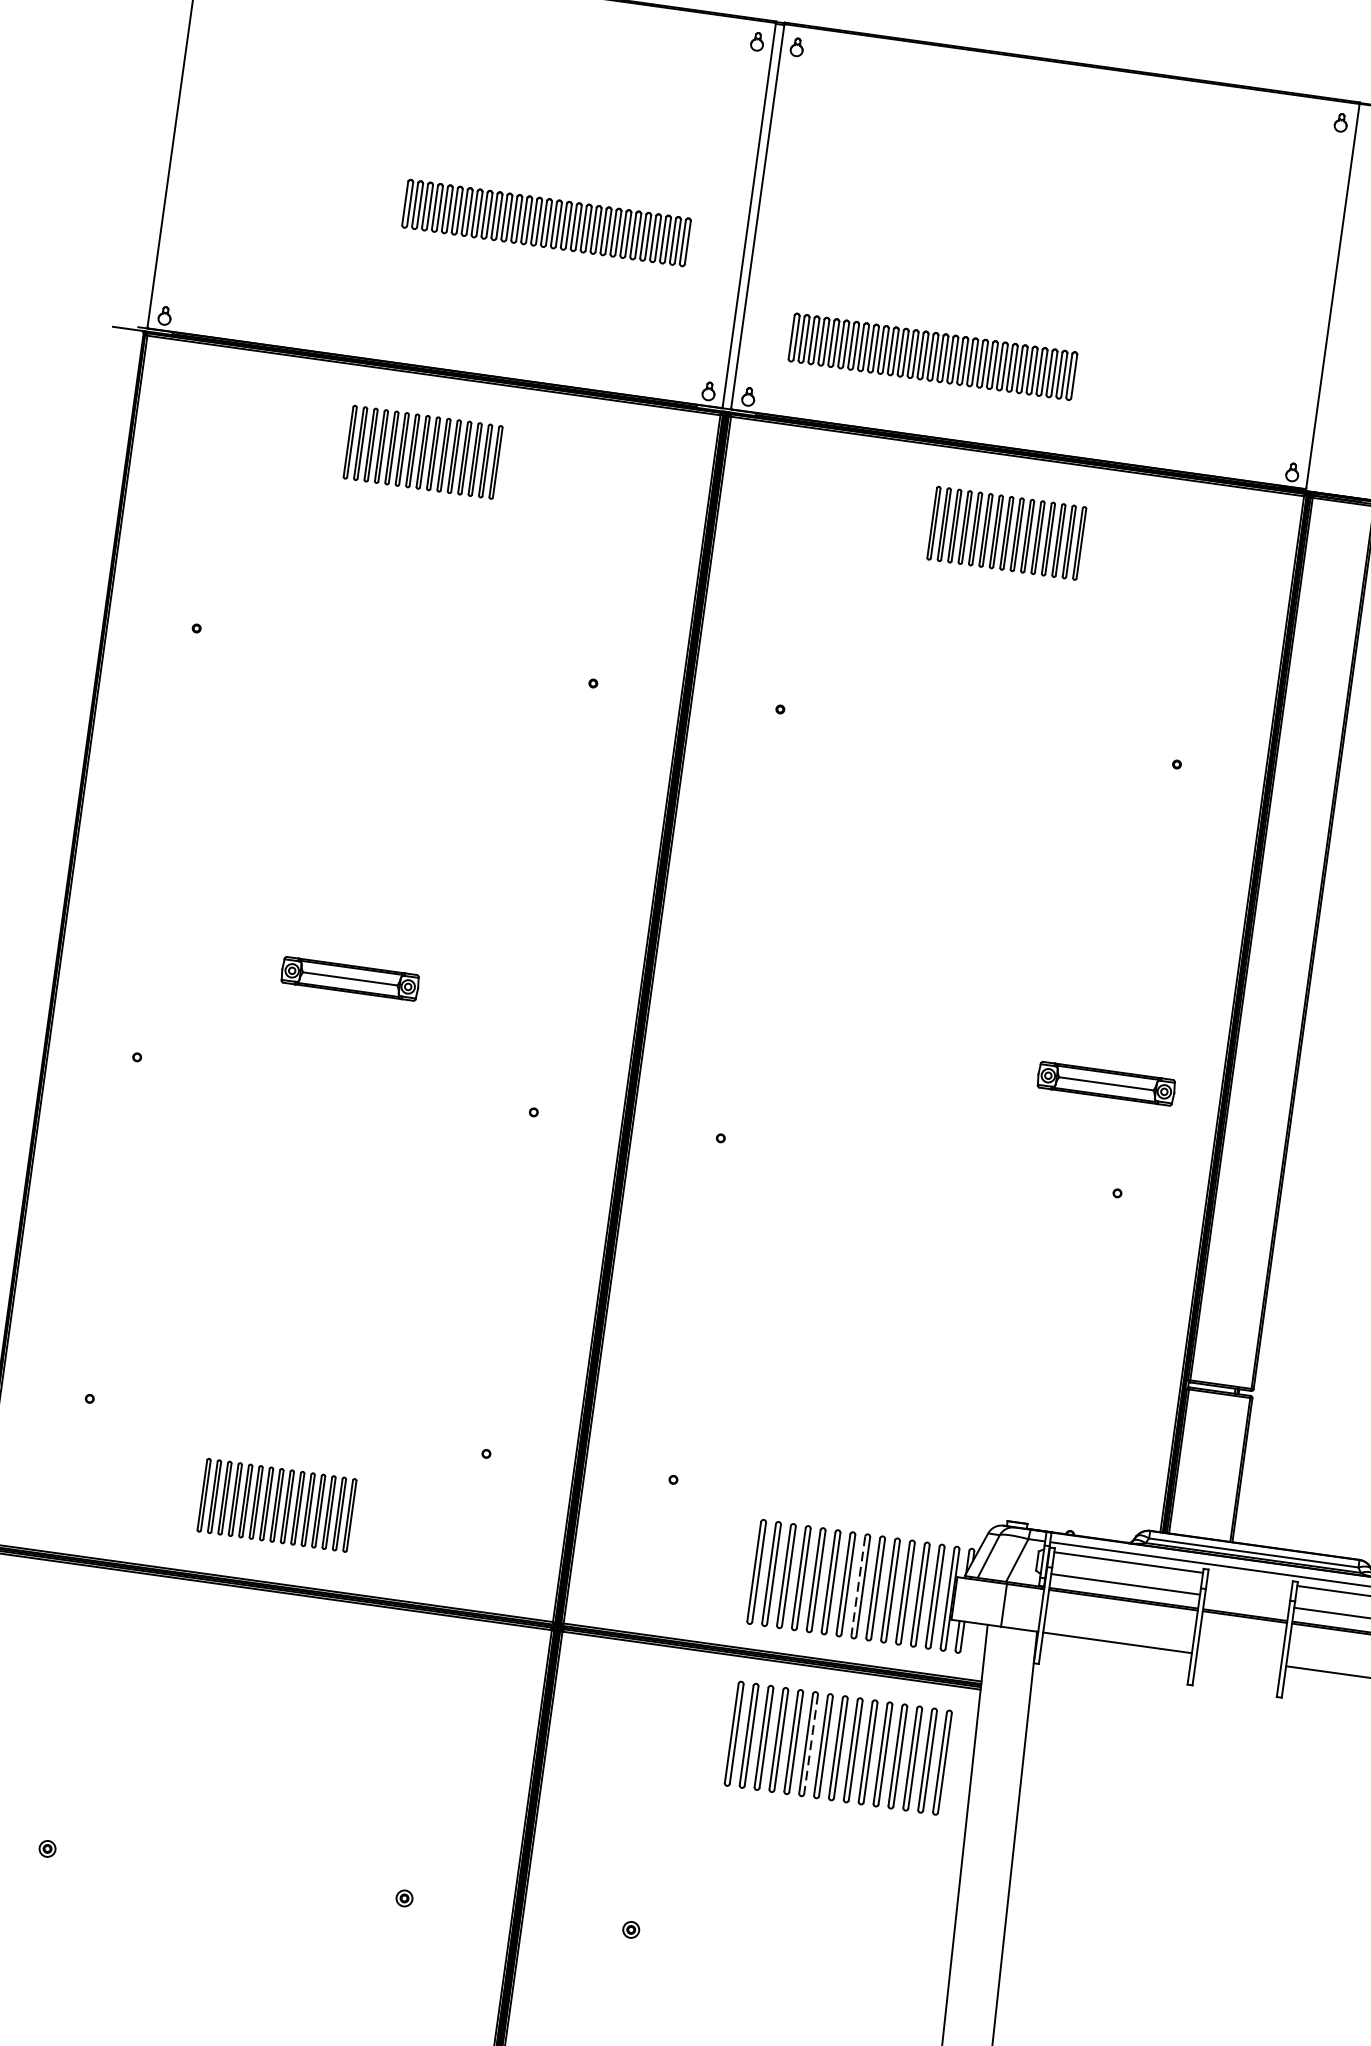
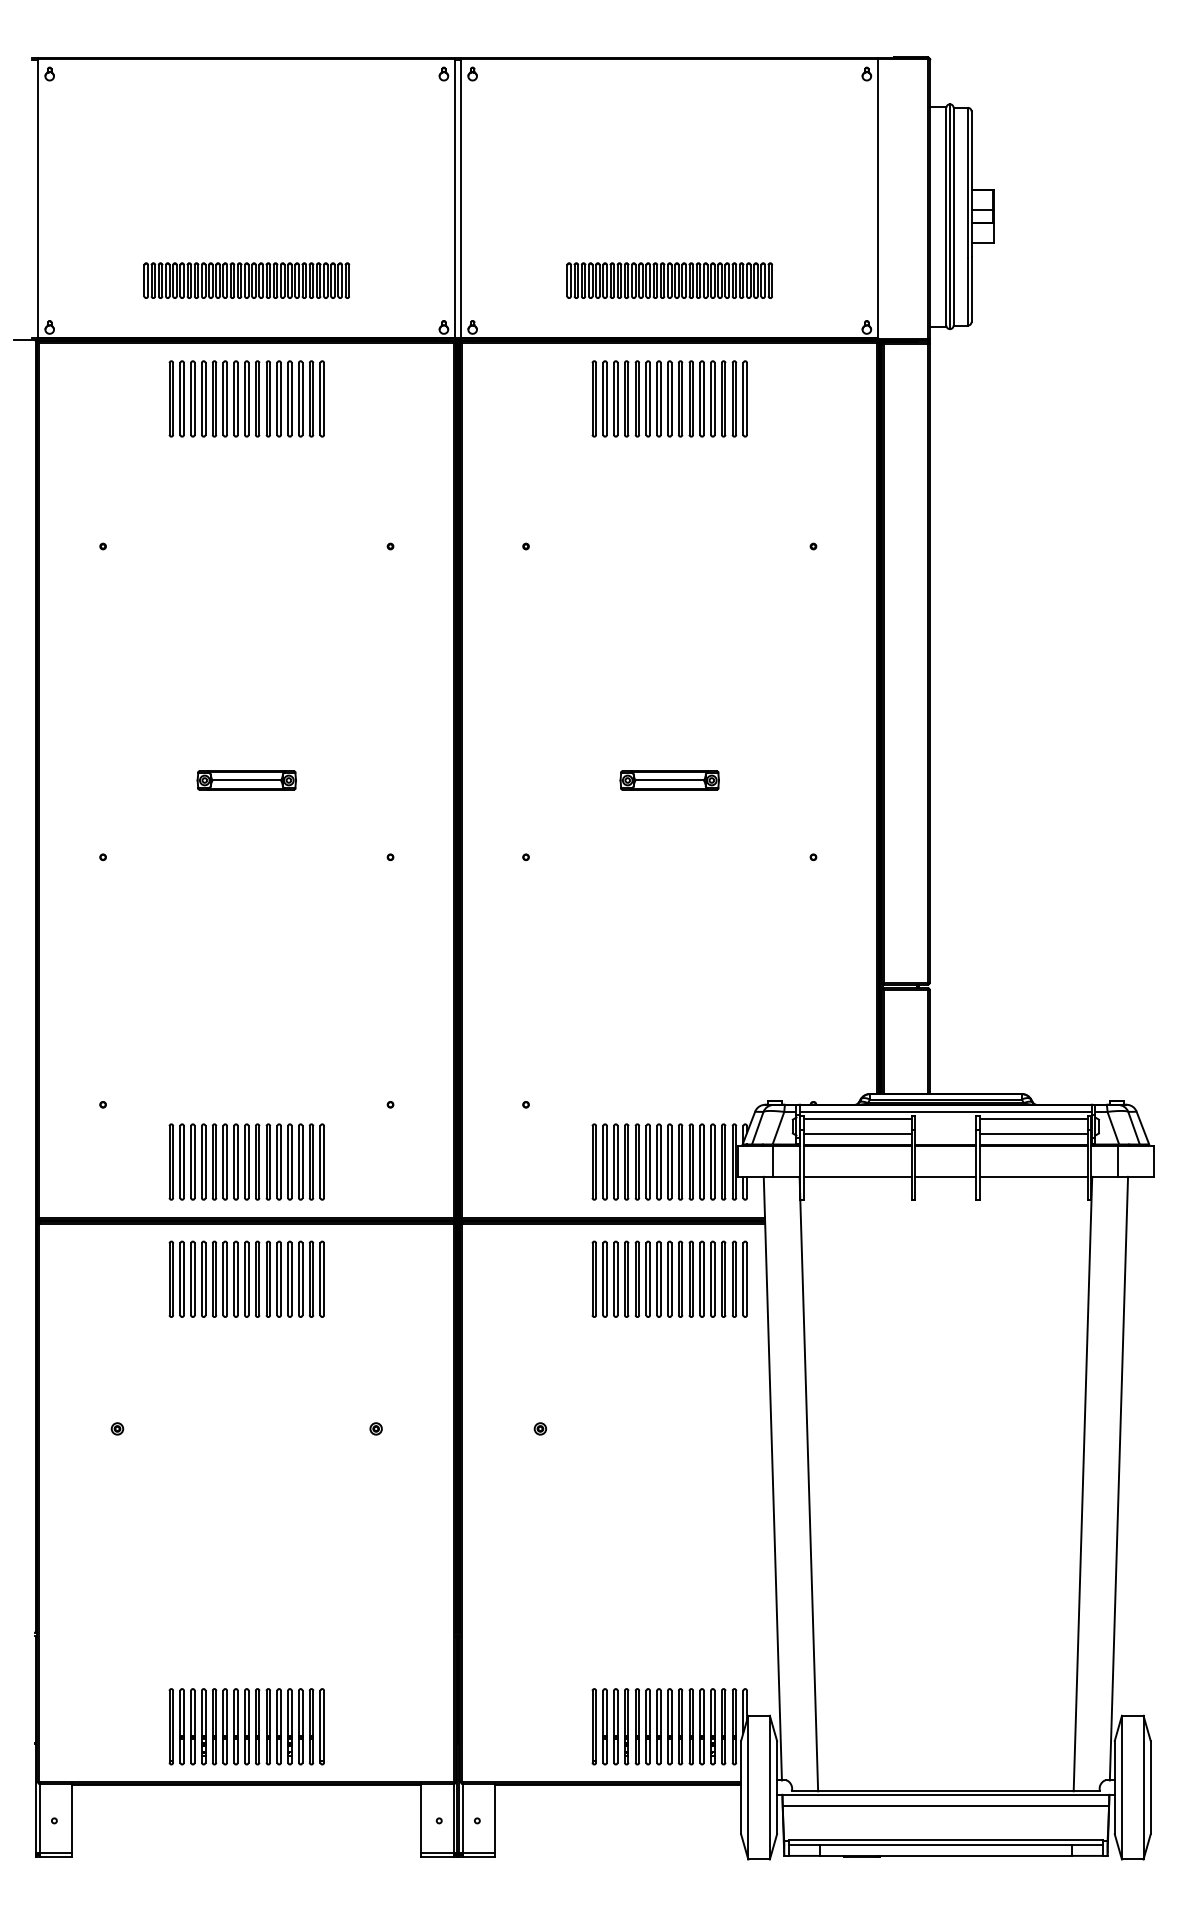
part: (546, 222) -> (246, 280), moved
part: (932, 356) -> (669, 280), moved
part: (422, 451) -> (246, 398), size x1.43
part: (1006, 532) -> (669, 398), size x1.43
part: (1105, 1083) -> (669, 780), moved
part: (276, 1504) -> (246, 1161), size x1.43
line: (857, 1586) -> (667, 1162), dashed -> solid
line: (1238, 1659) -> (945, 1176), added
part: (254, 1666) -> (246, 1278), added
line: (811, 1744) -> (650, 1279), dashed -> solid

